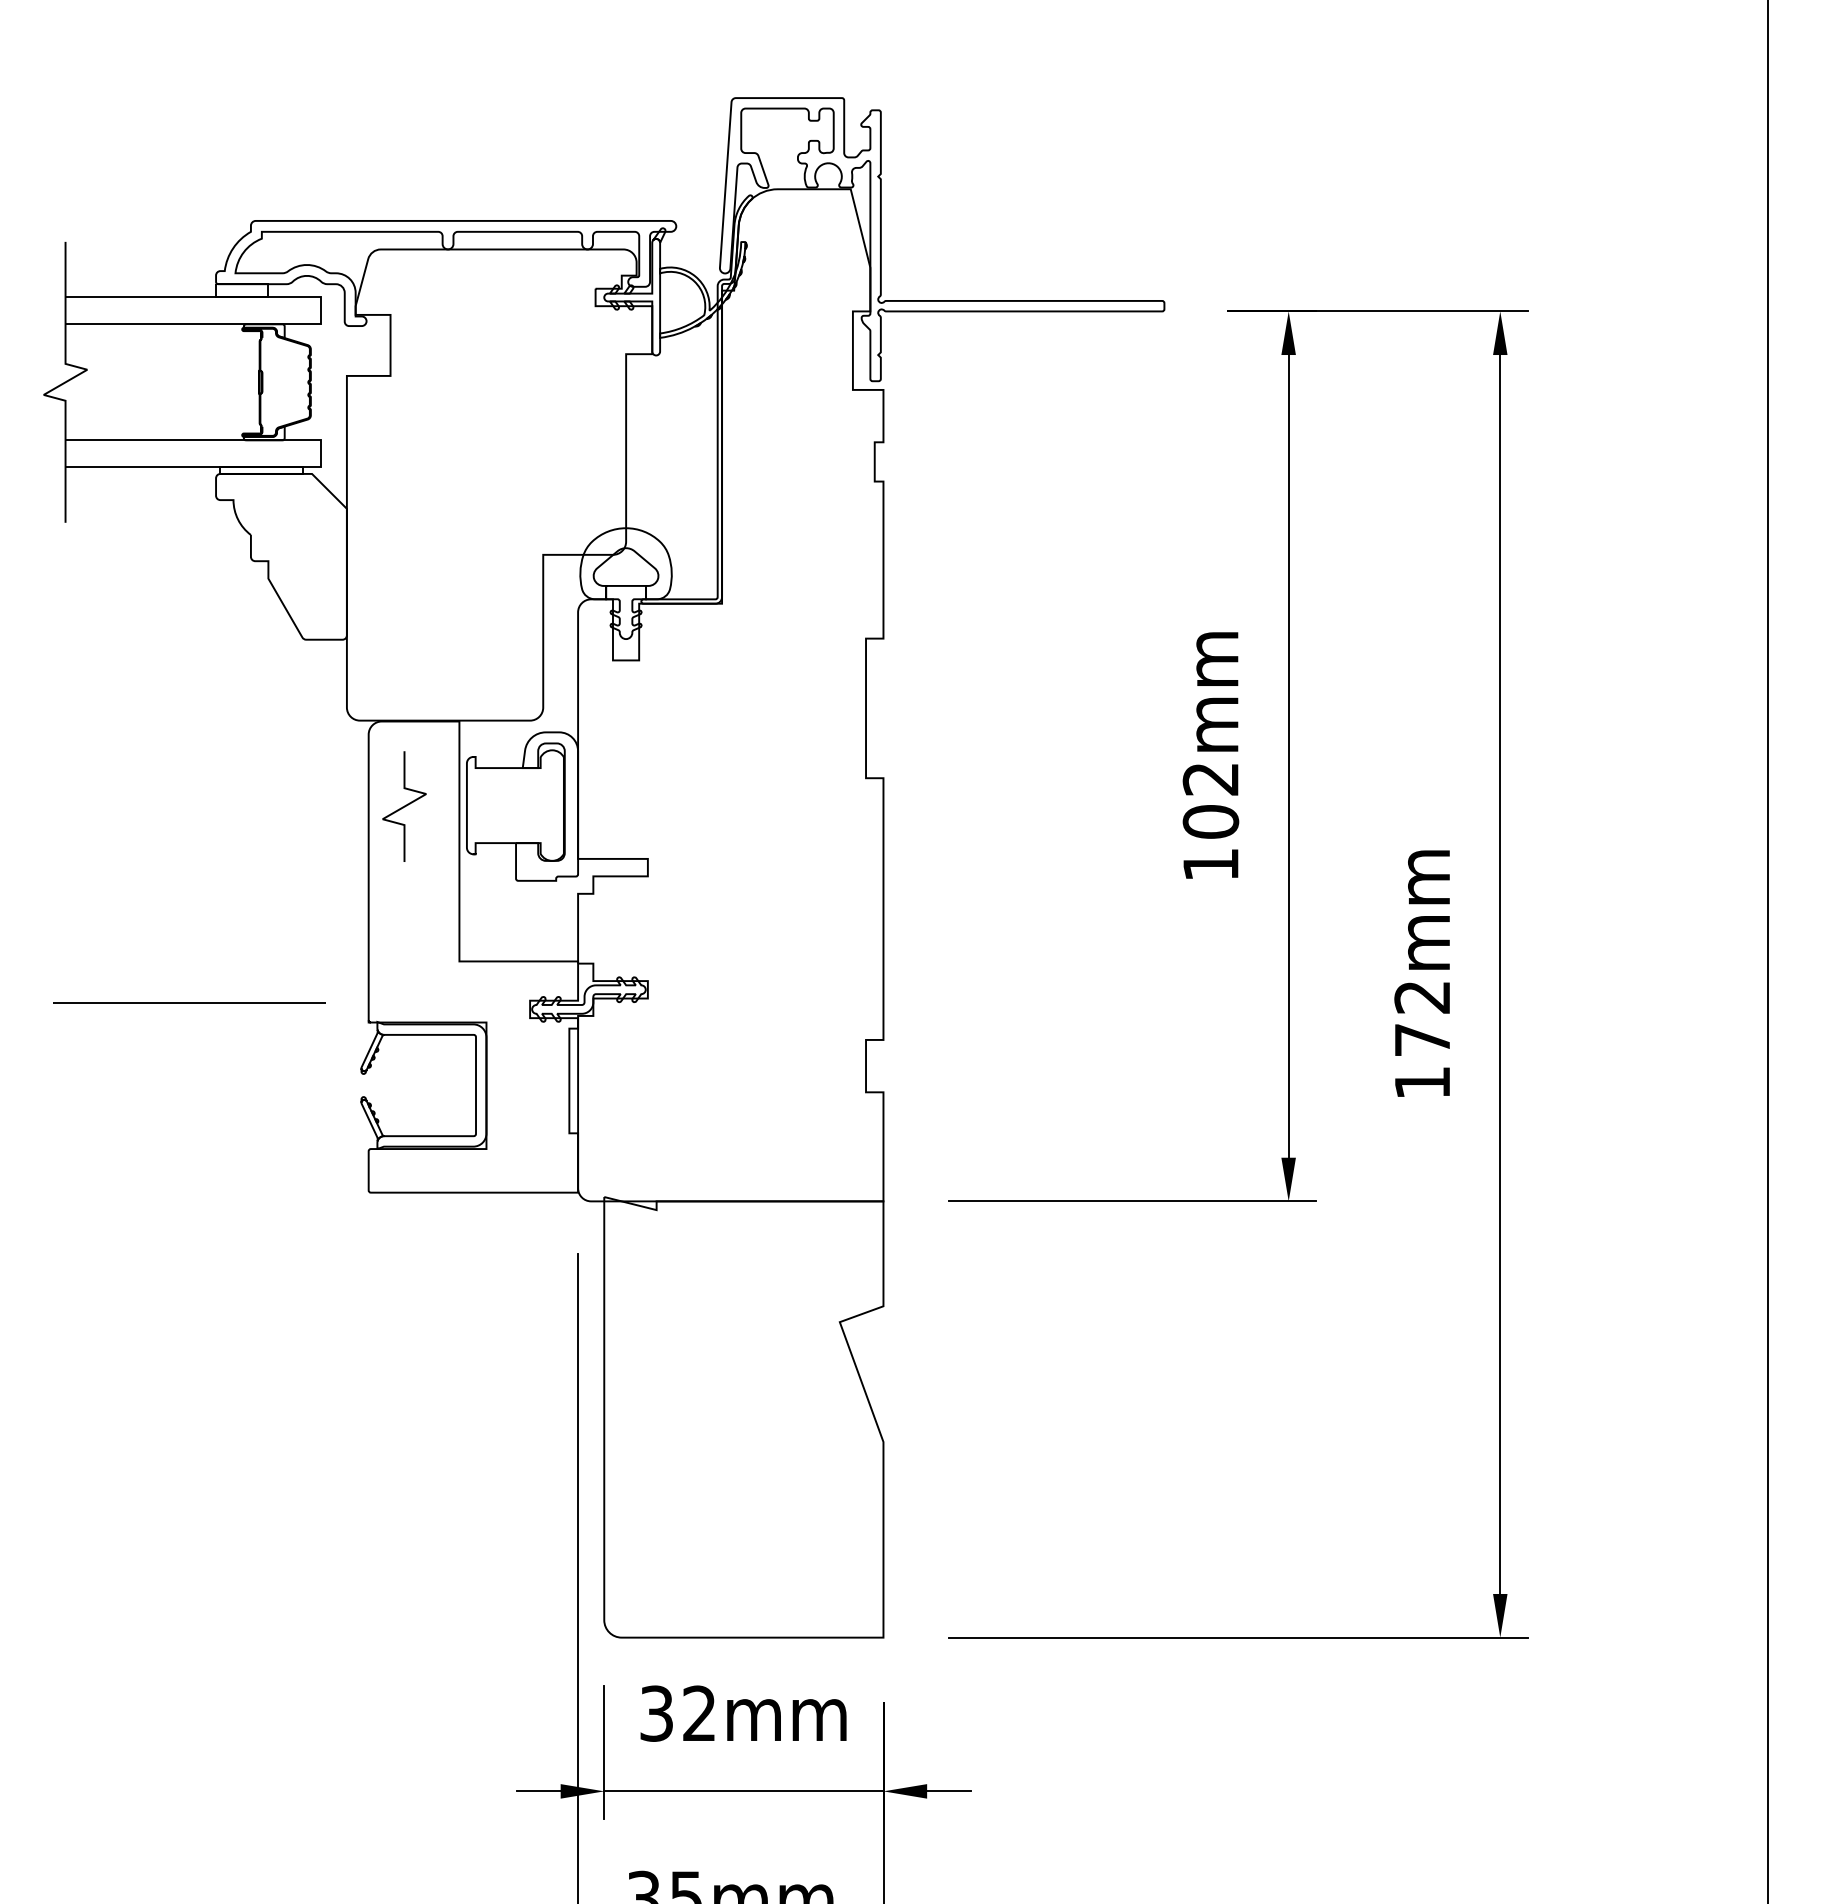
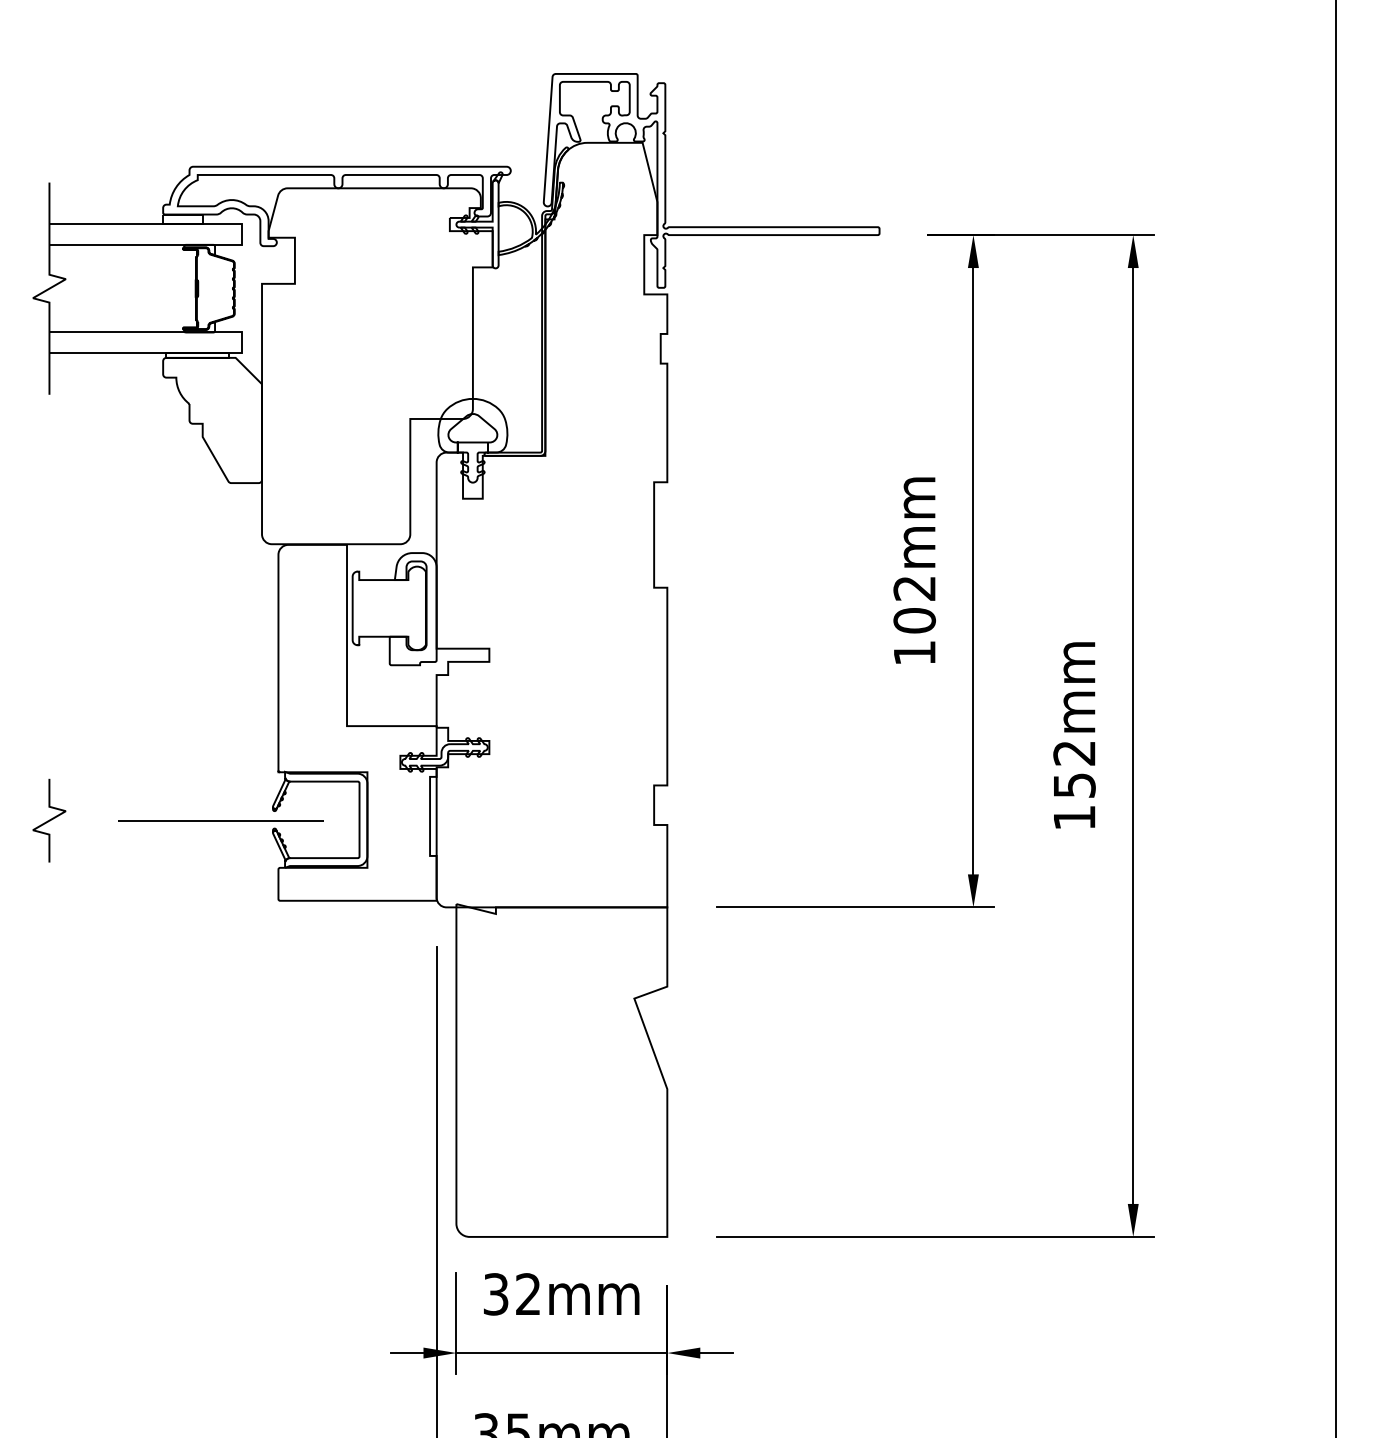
curve: (404, 806) -> (49, 820), moved
line: (189, 1002) -> (220, 820), moved
text: (1422, 1040) -> (1074, 785), 172mm -> 152mm

